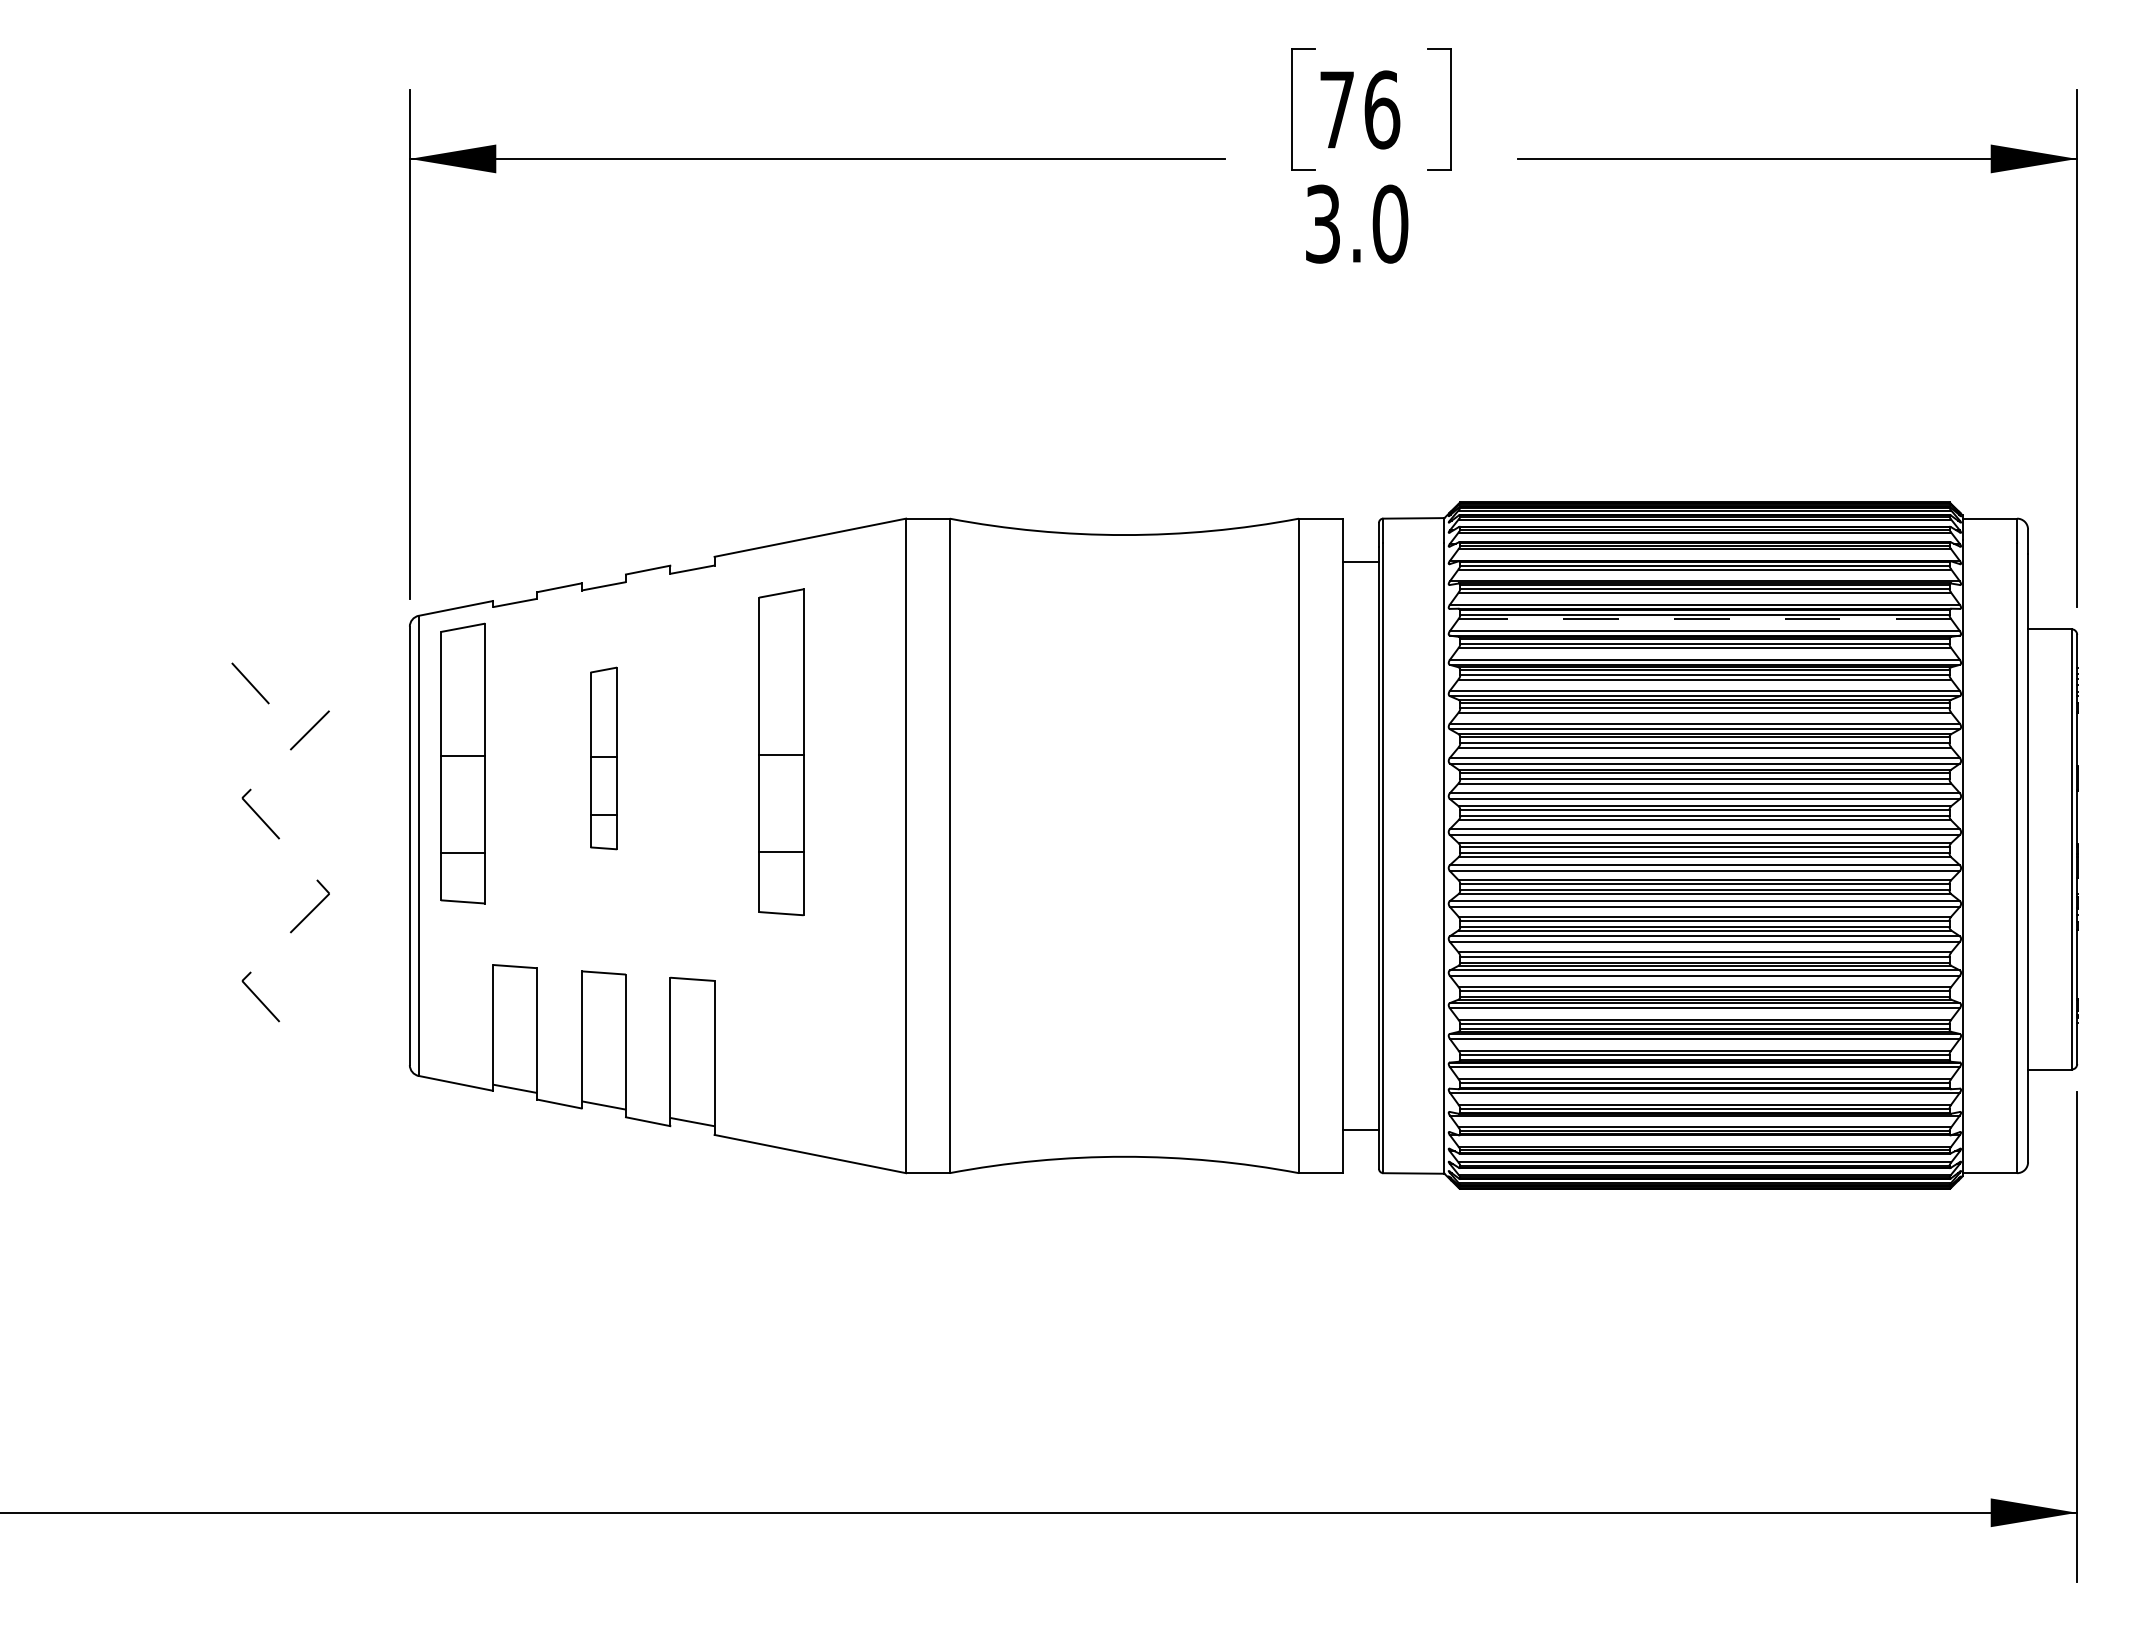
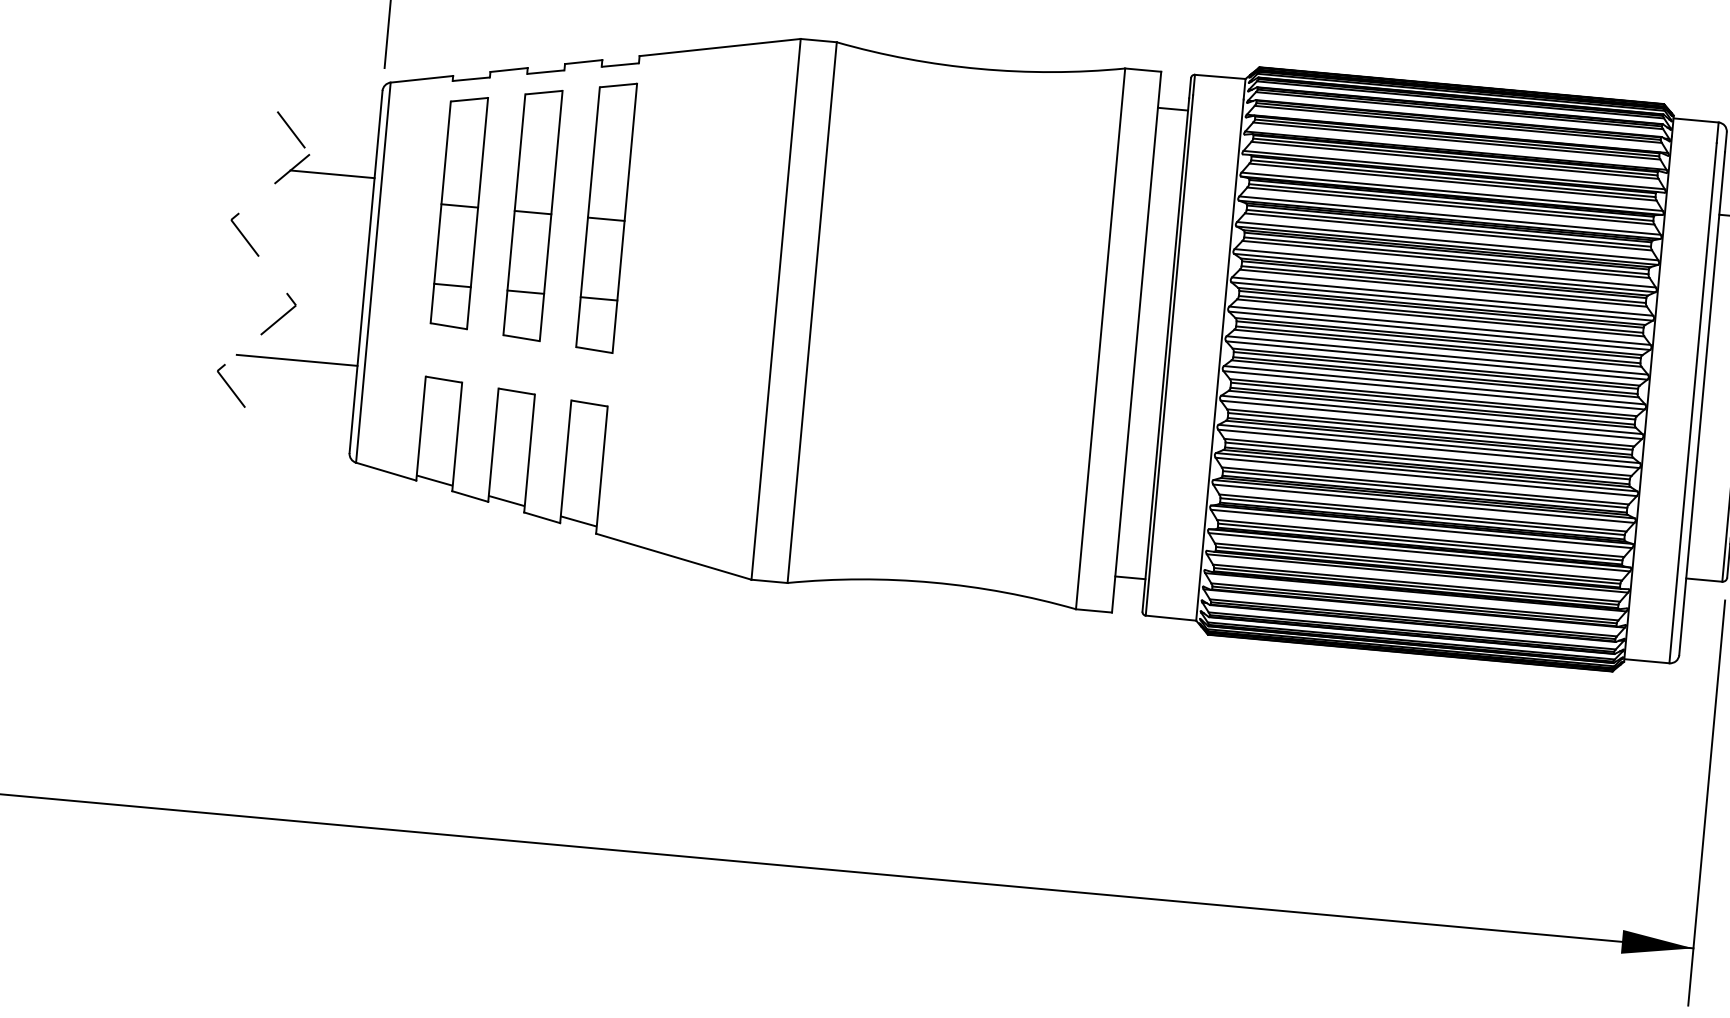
line: (1704, 619) -> (1452, 182), dashed -> solid
line: (250, 683) -> (291, 129), moved
line: (358, 732) -> (332, 174), added
part: (781, 752) -> (606, 216), moved
part: (603, 758) -> (532, 214), size x1.67
part: (462, 763) -> (458, 211), moved
line: (336, 959) -> (296, 360), added

